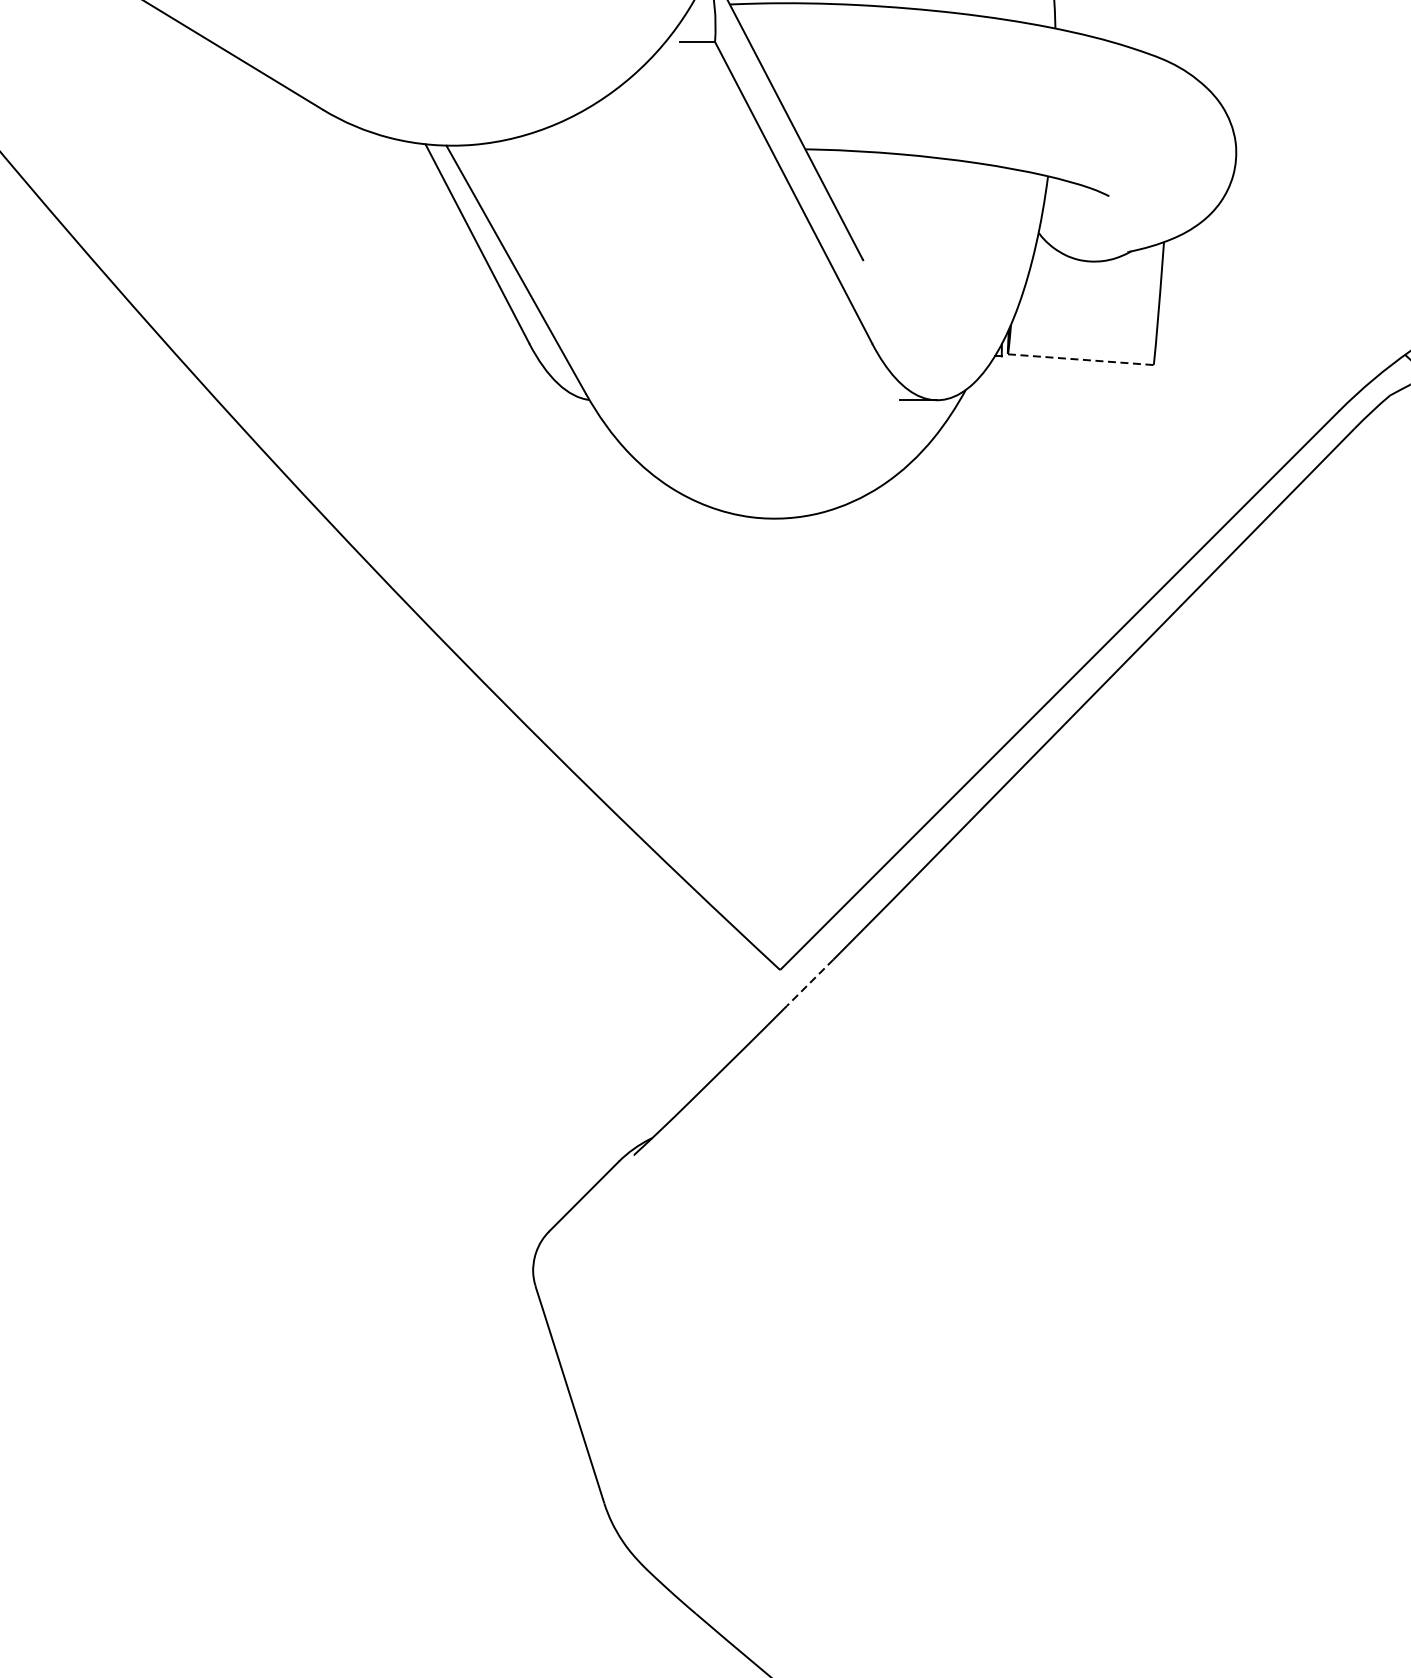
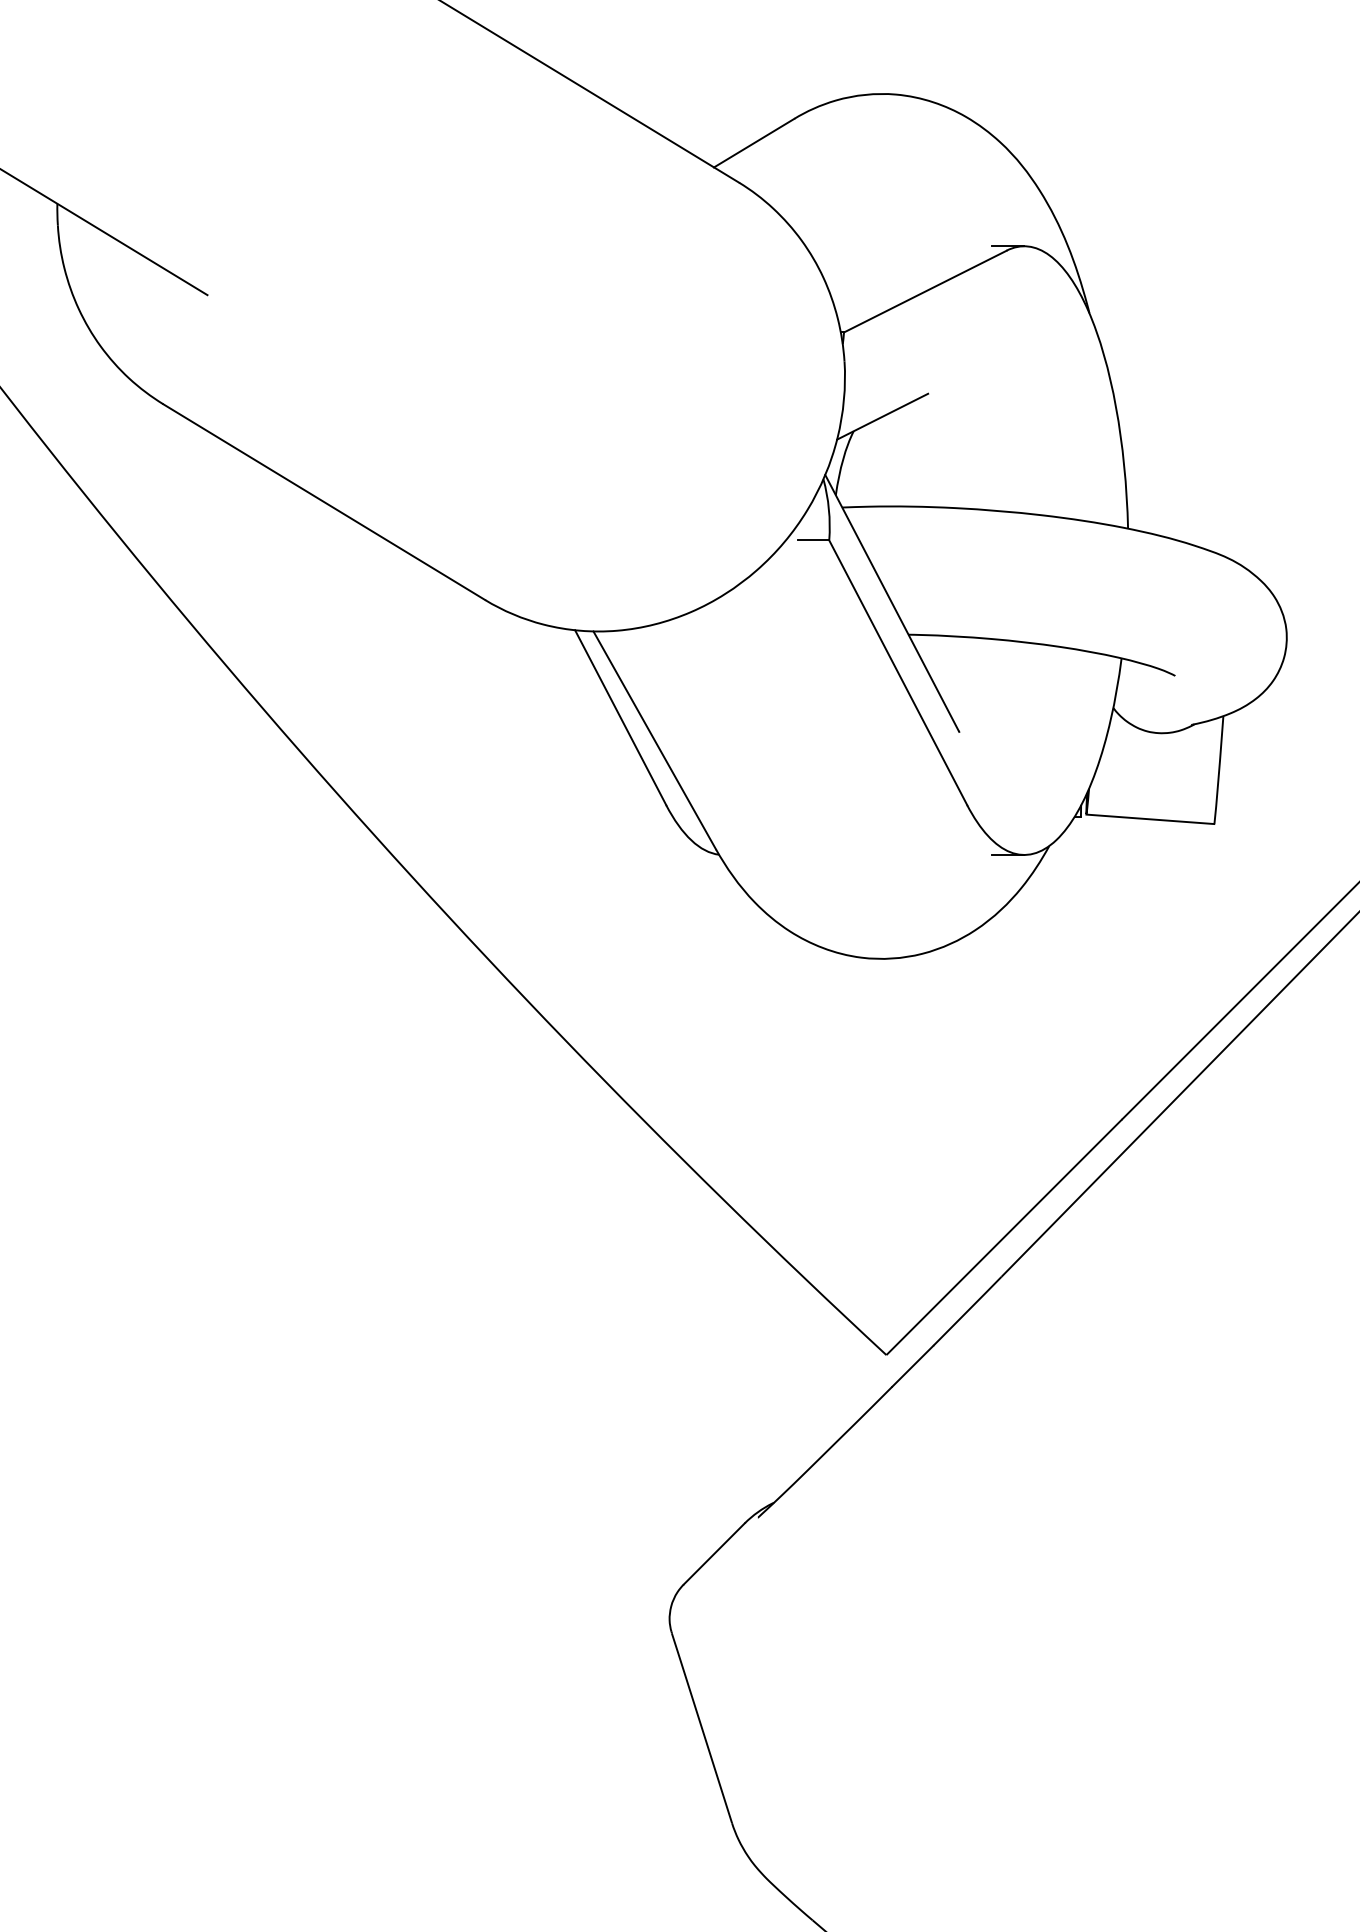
line: (1080, 359) -> (1150, 819), dashed -> solid
line: (809, 983) -> (912, 1366), dashed -> solid

